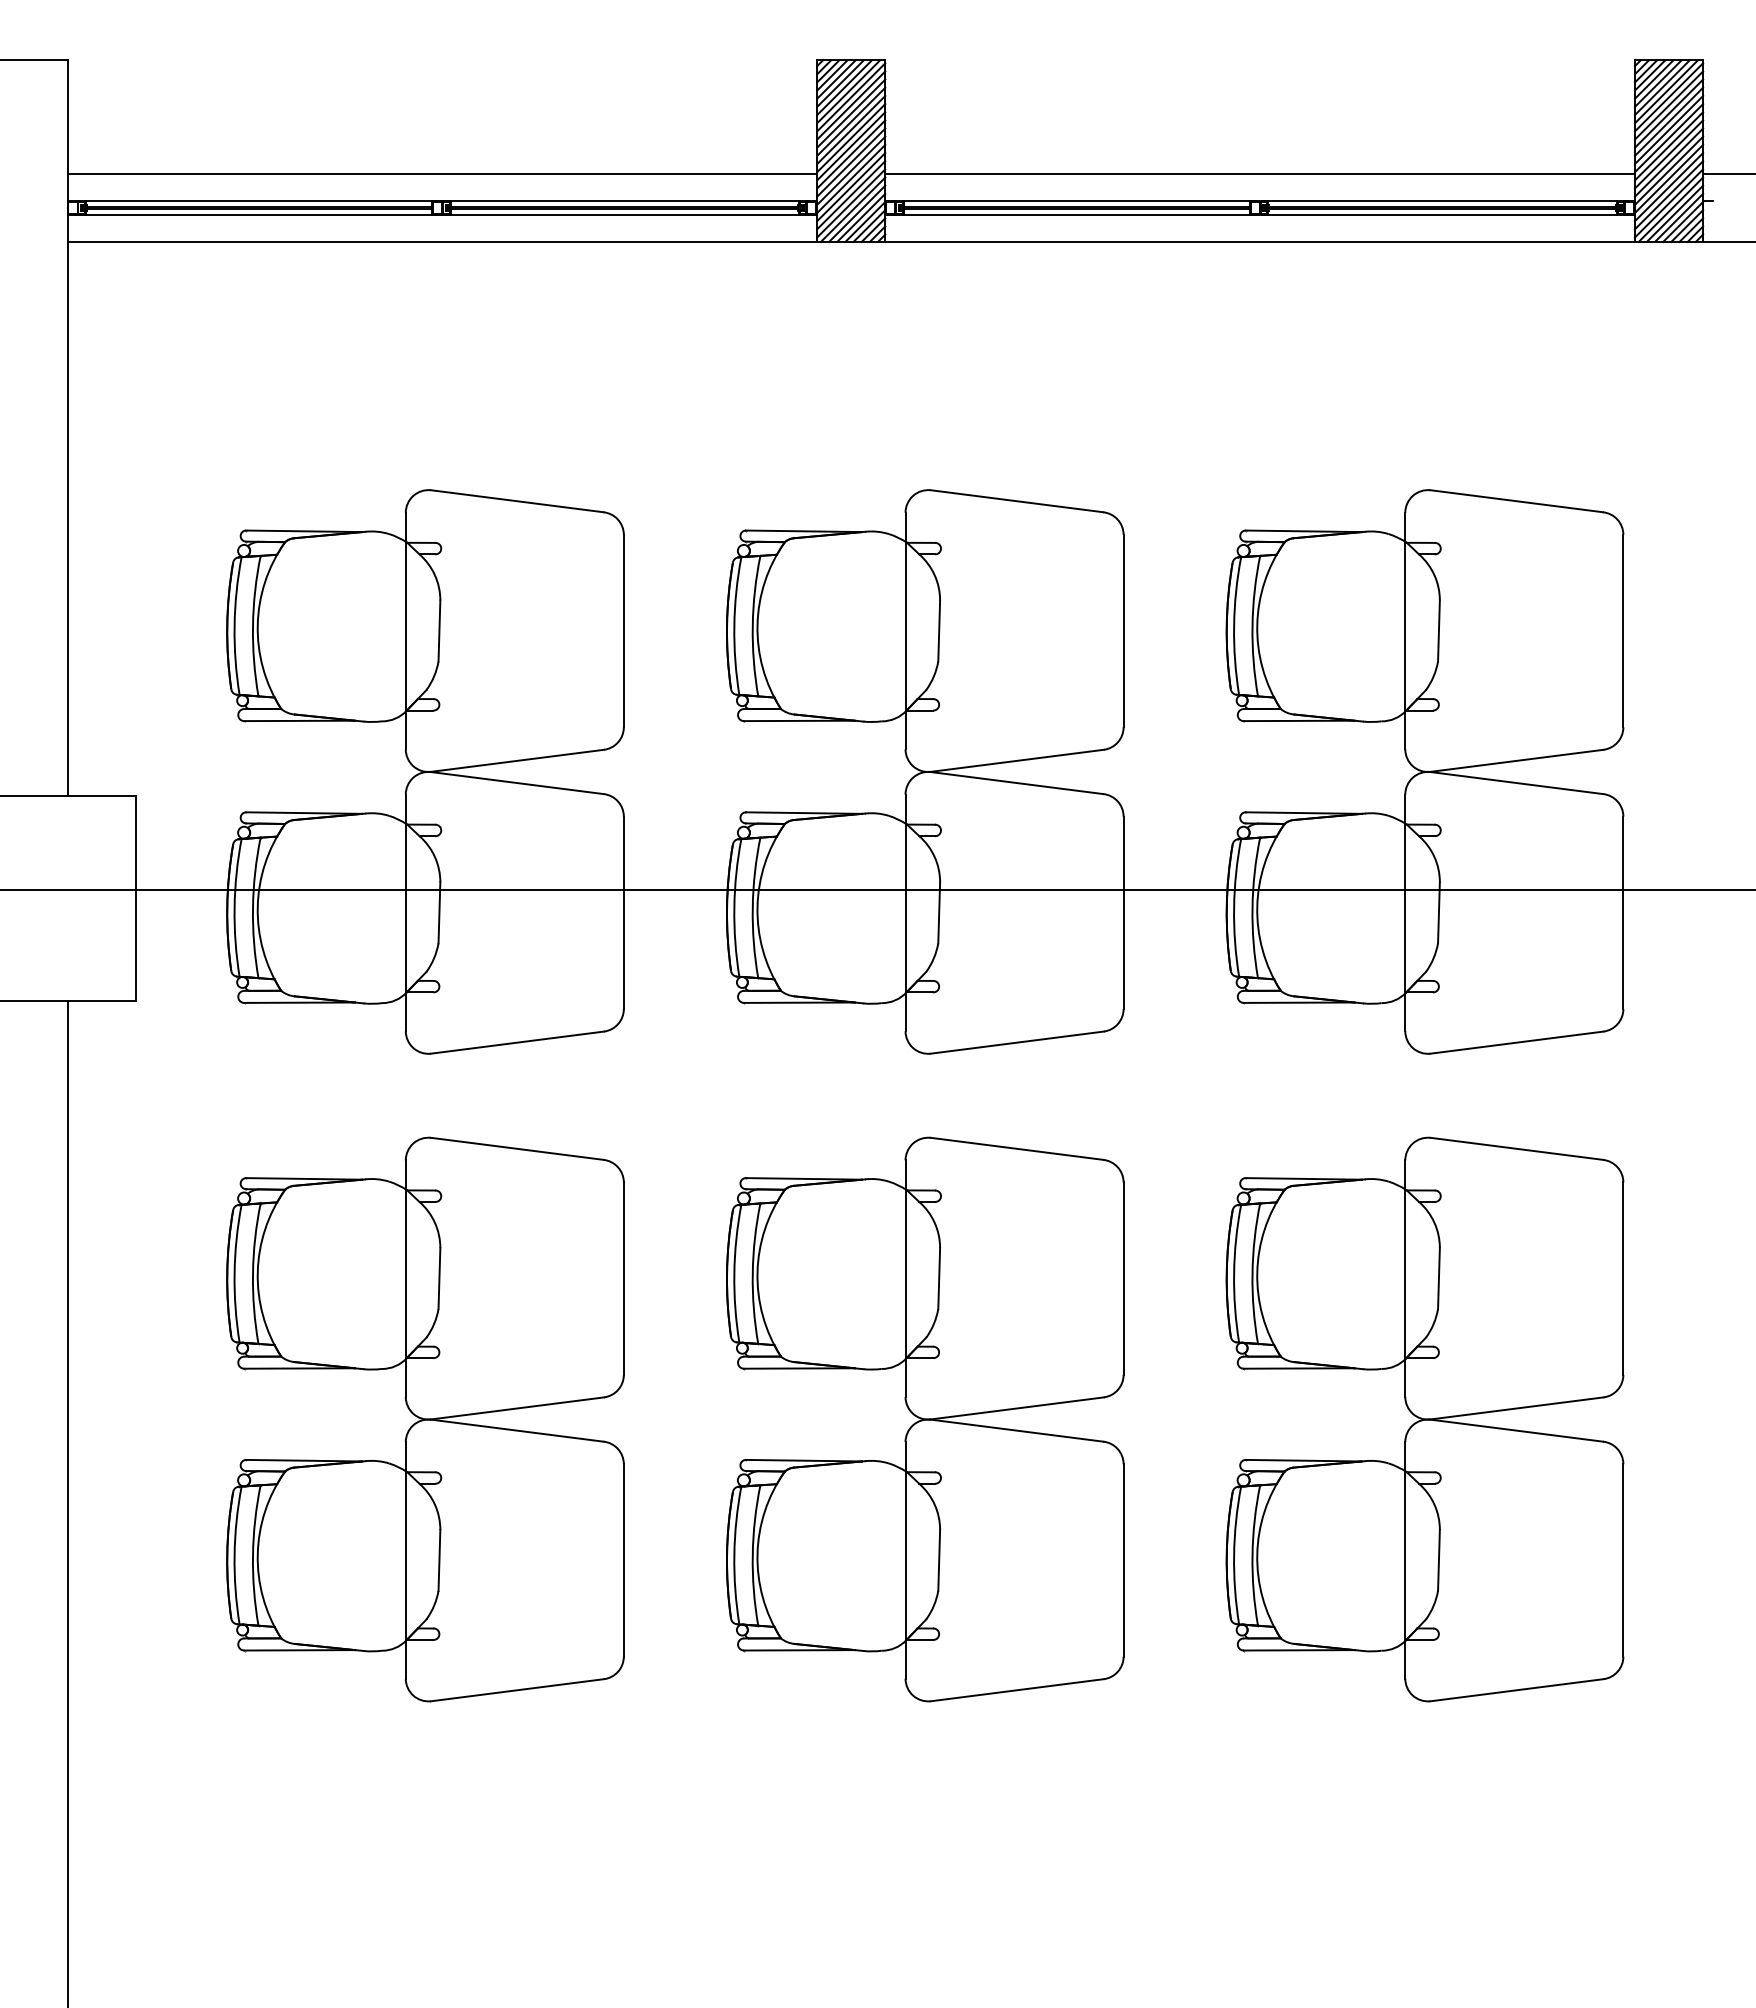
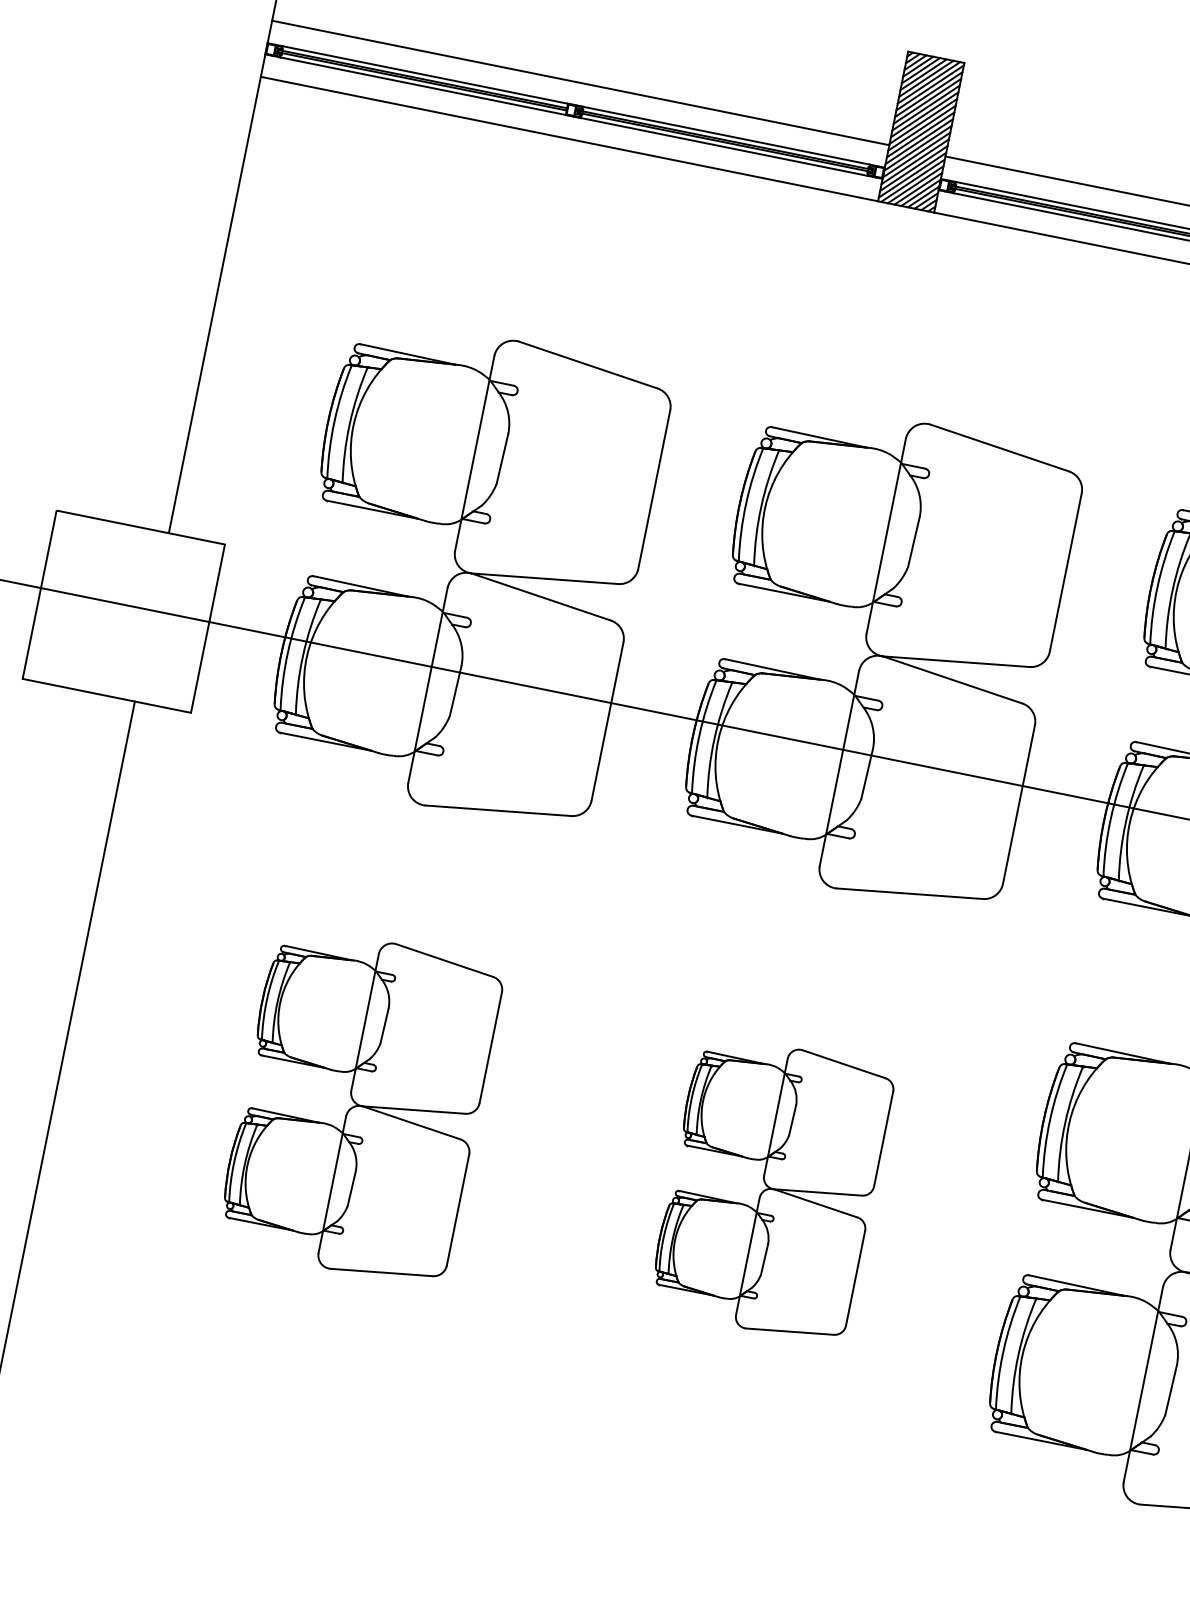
part: (425, 1419) -> (360, 1105), size x0.7
part: (925, 1419) -> (771, 1188), size x0.6

